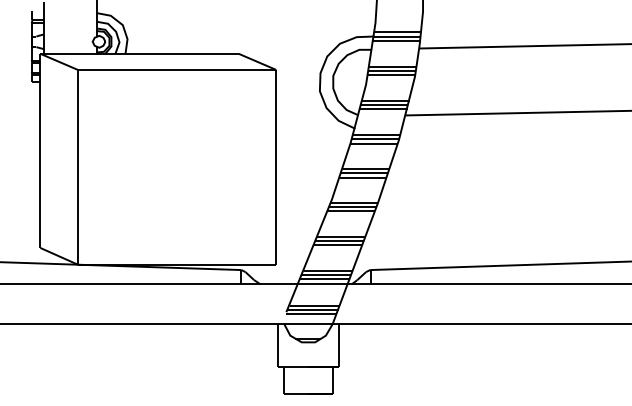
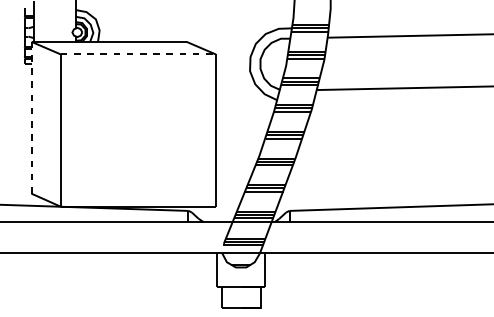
line: (177, 69) -> (138, 54), solid -> dashed
line: (40, 151) -> (31, 118), solid -> dashed

